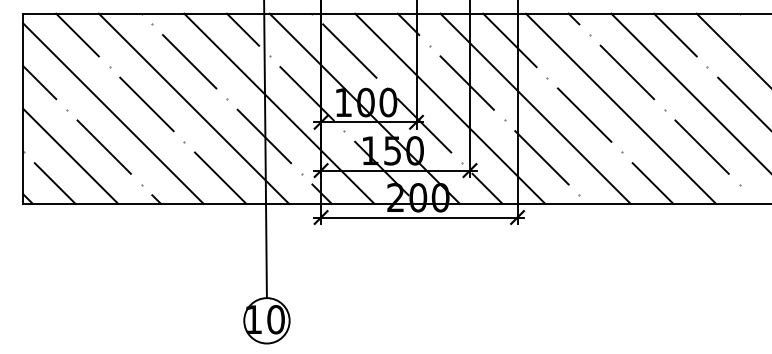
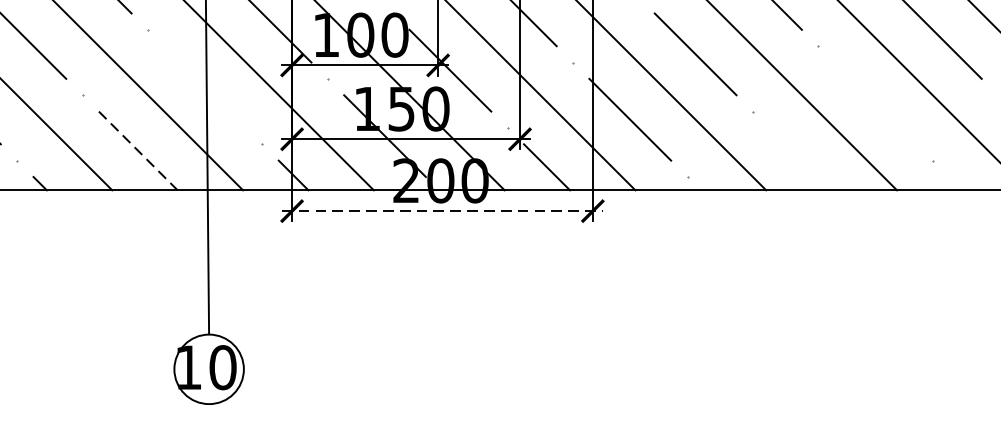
line: (264, 136) -> (205, 87), removed
line: (701, 146) -> (874, 102), removed
line: (221, 178) -> (139, 151), solid -> dashed
line: (652, 183) -> (799, 159), removed
line: (419, 217) -> (442, 211), solid -> dashed

